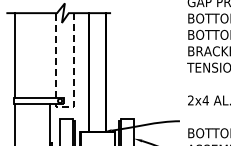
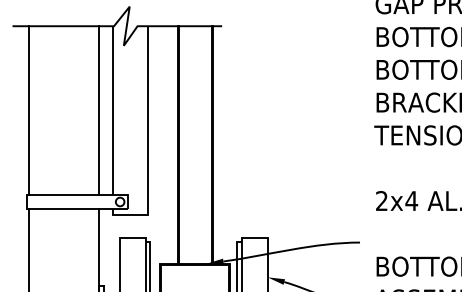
line: (56, 54) -> (112, 108), dashed -> solid
line: (49, 55) -> (98, 110), added
line: (73, 72) -> (146, 144), dashed -> solid

